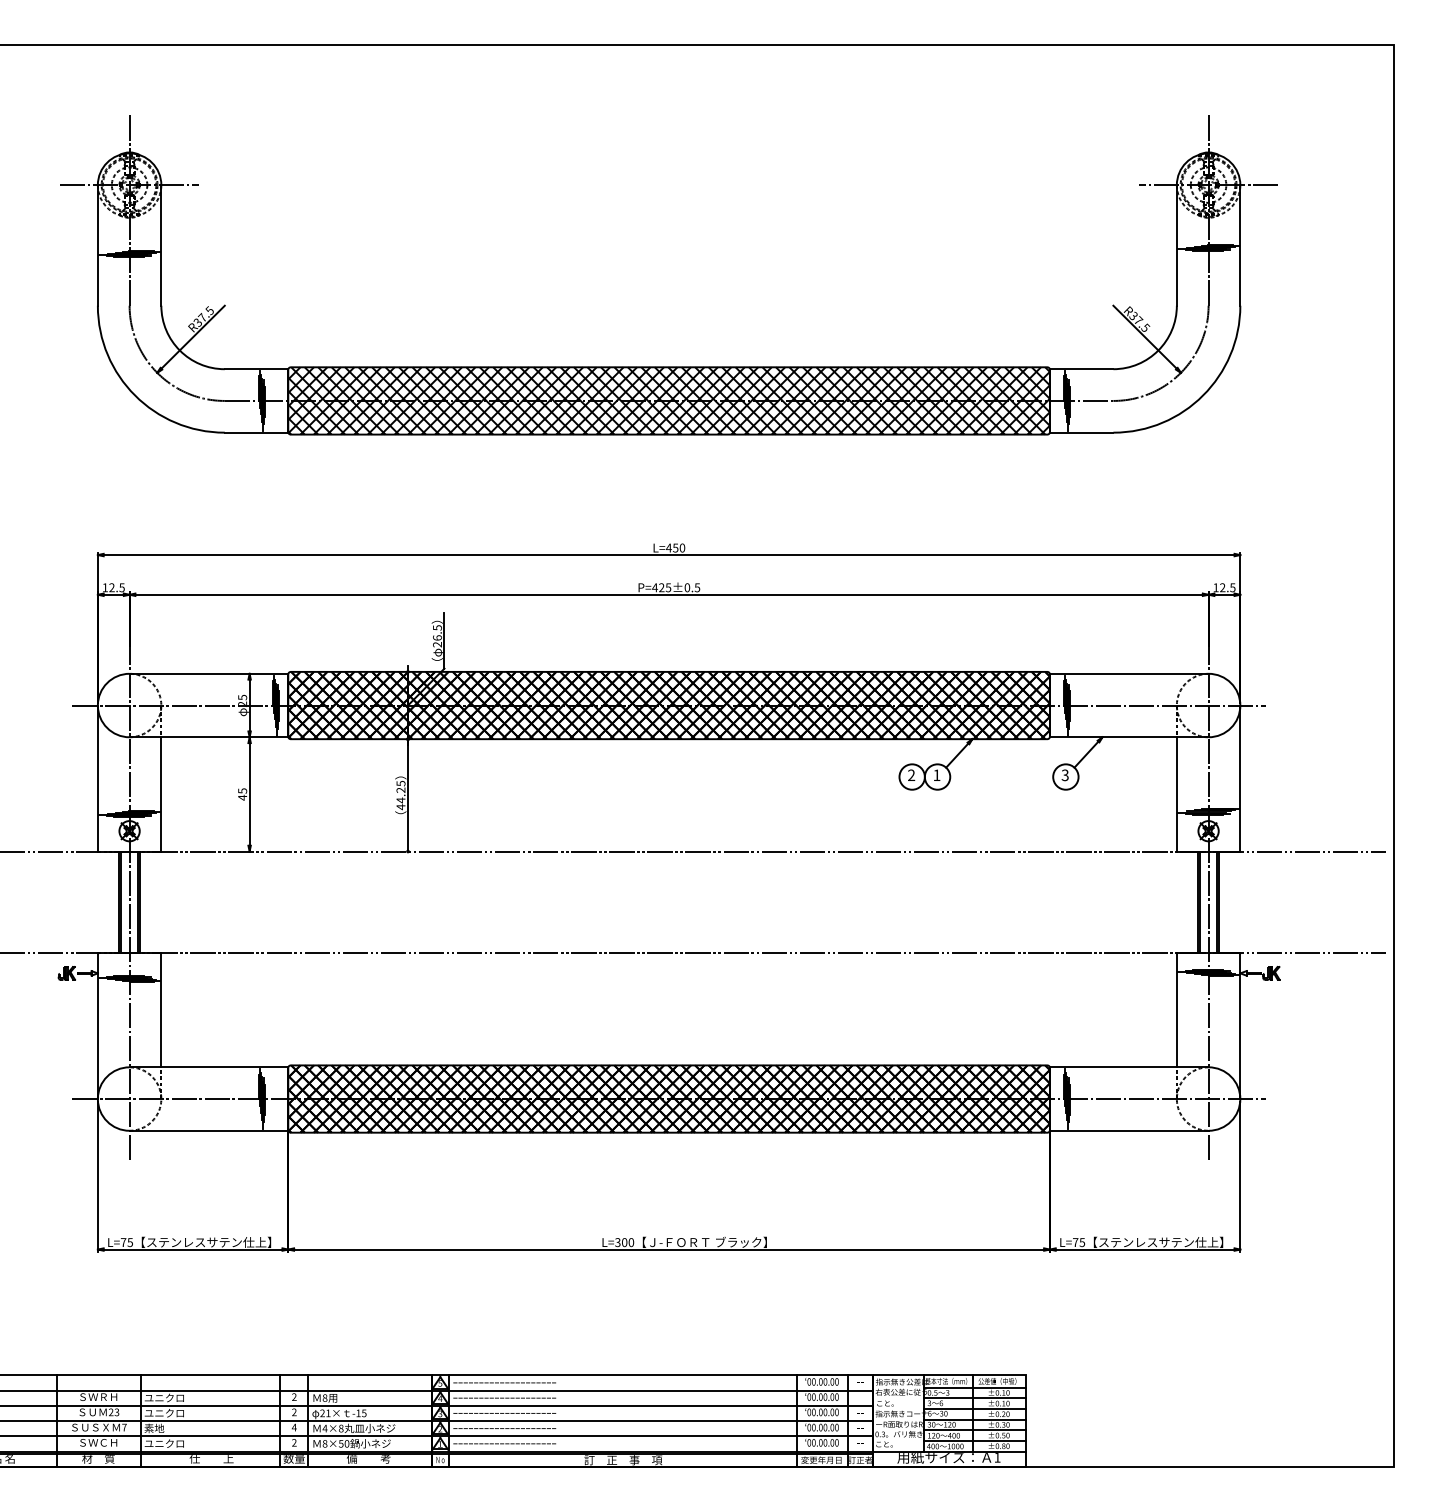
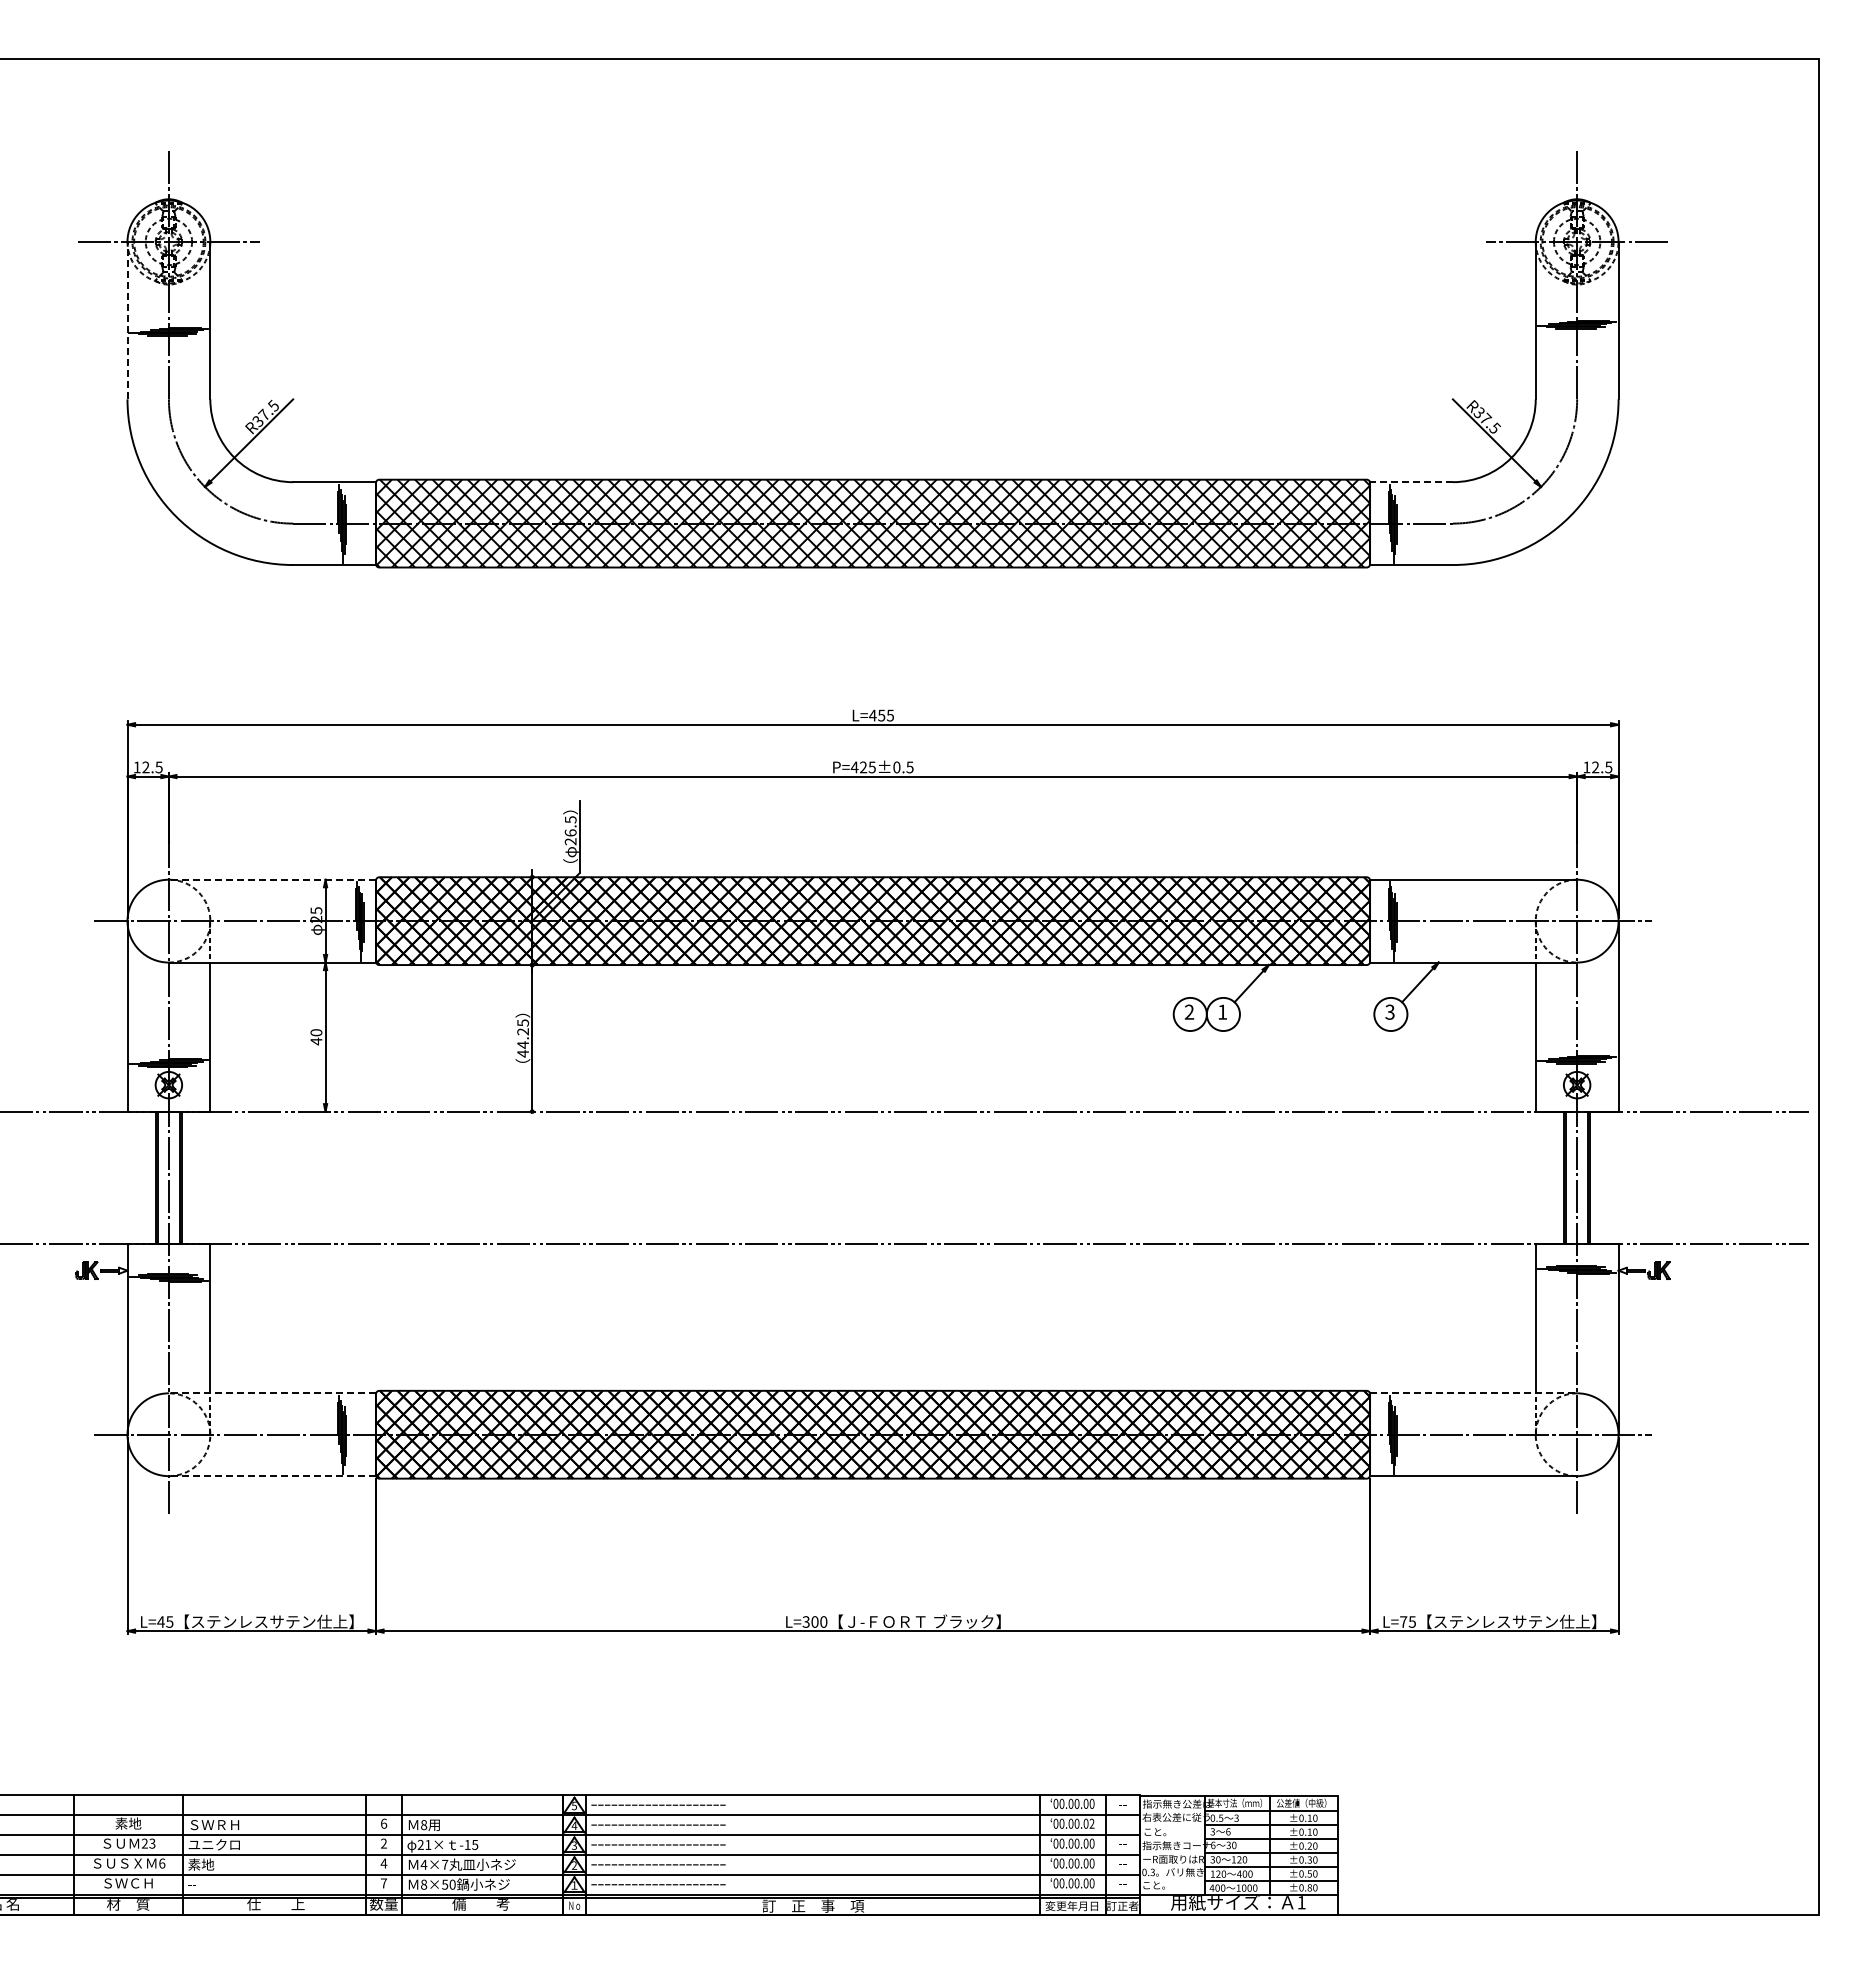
line: (97, 245) -> (127, 320), solid -> dashed
line: (1080, 369) -> (1410, 482), solid -> dashed
text: (682, 547) -> (890, 715), L=450 -> L=455
line: (208, 673) -> (272, 879), solid -> dashed
text: (242, 790) -> (316, 1032), 45 -> 40
line: (208, 1067) -> (272, 1393), solid -> dashed
line: (1129, 1067) -> (1473, 1393), solid -> dashed
line: (208, 1131) -> (272, 1476), solid -> dashed
text: (123, 1242) -> (160, 1621), L=75 -> L=45
text: (98, 1396) -> (128, 1823), ＳＷＲＨ -> 素地
text: (294, 1396) -> (383, 1823), 2 -> 6
text: (836, 1396) -> (1091, 1823), 00.00.00 -> 00.00.02
text: (163, 1397) -> (213, 1824), ユニクロ -> ＳＷＲＨ
text: (124, 1427) -> (162, 1863), 7 -> 6
text: (341, 1428) -> (445, 1864), 4×8 -> 4×7
text: (294, 1442) -> (383, 1883), 2 -> 7
text: (163, 1443) -> (213, 1884), ユニクロ -> --

